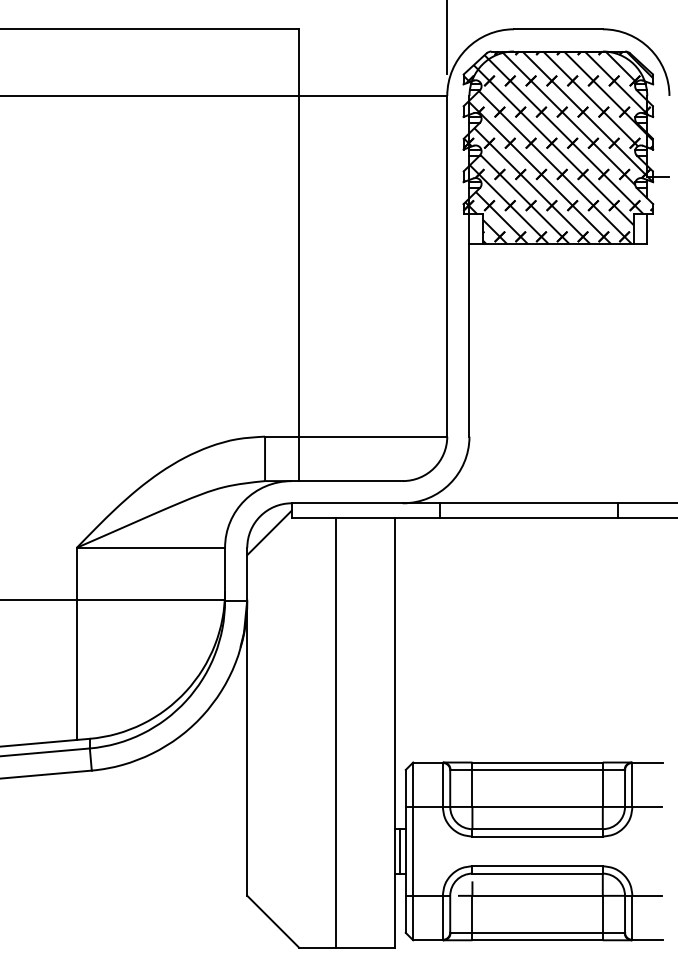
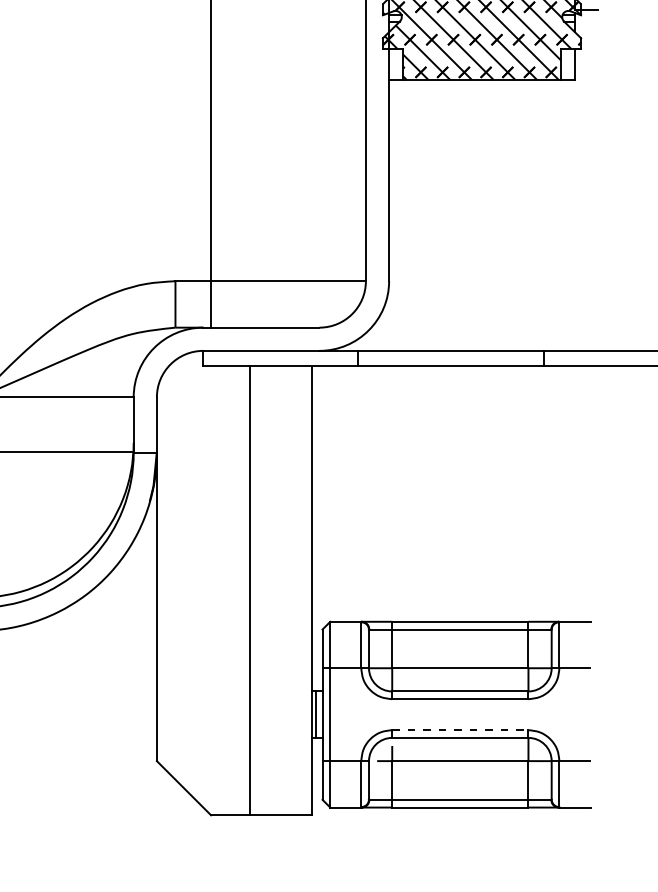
line: (269, 532) -> (180, 381), removed
line: (538, 866) -> (461, 730), solid -> dashed

